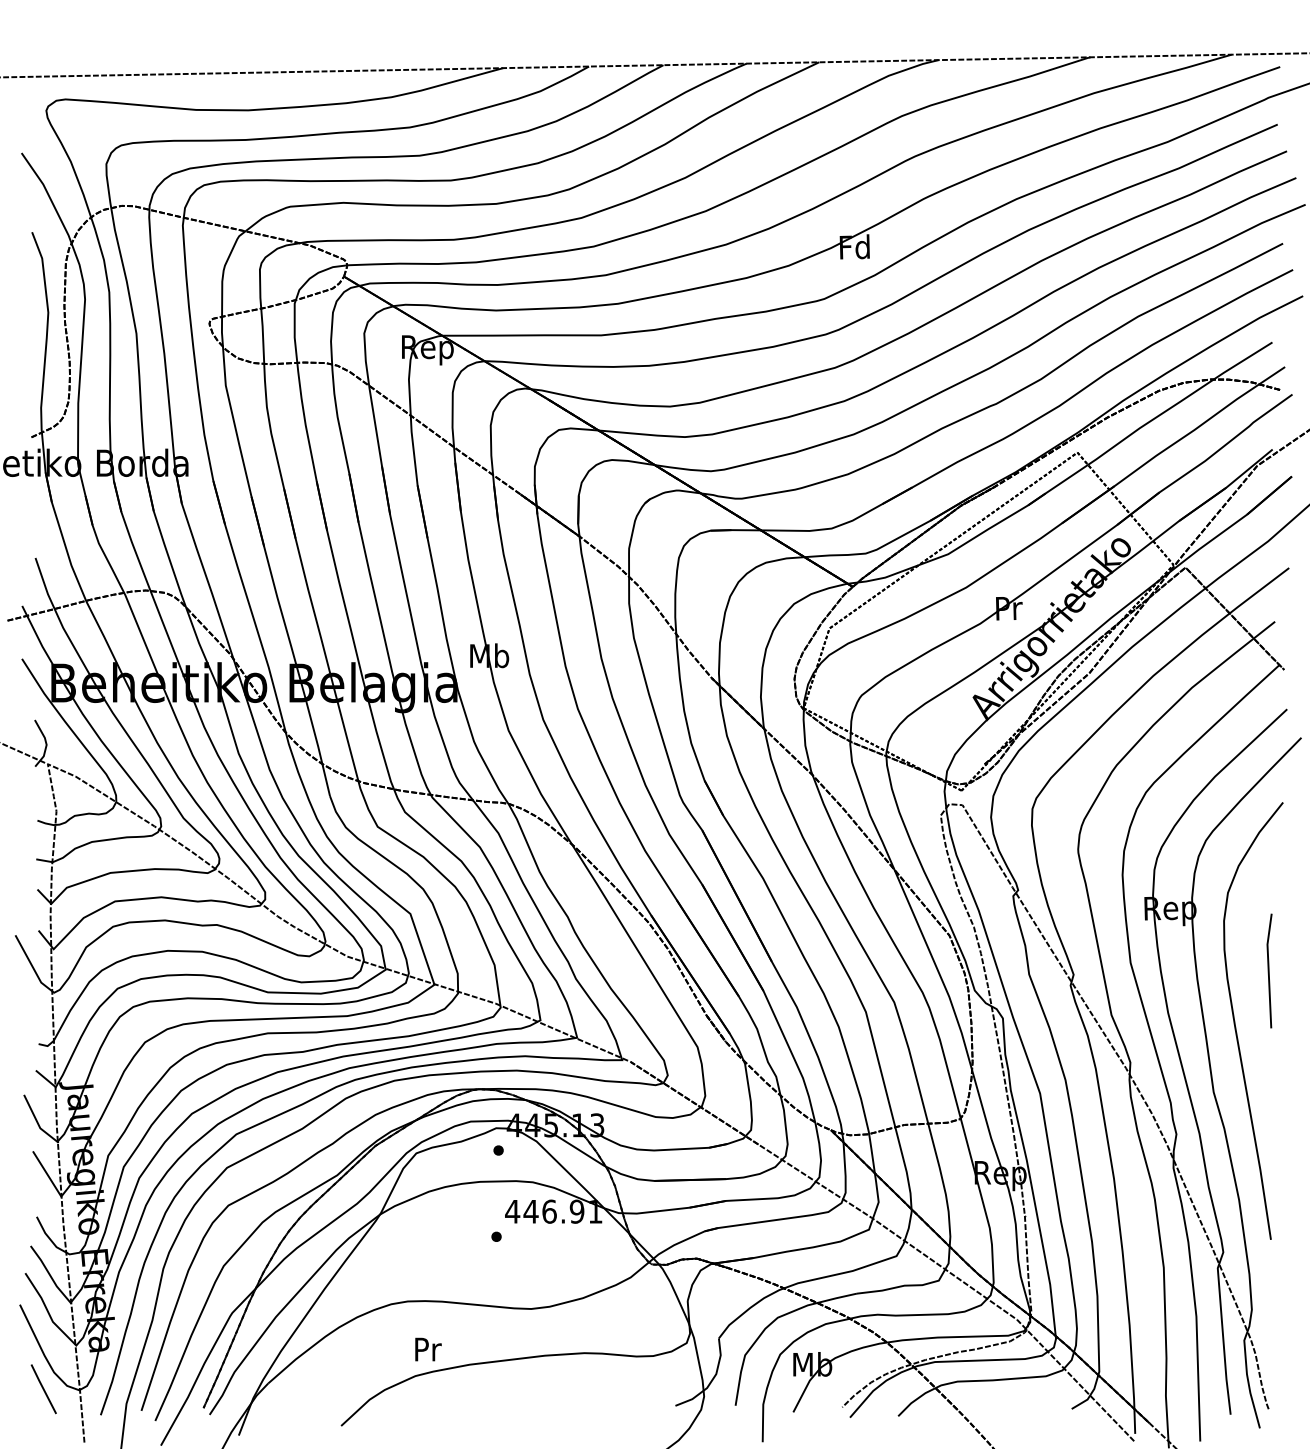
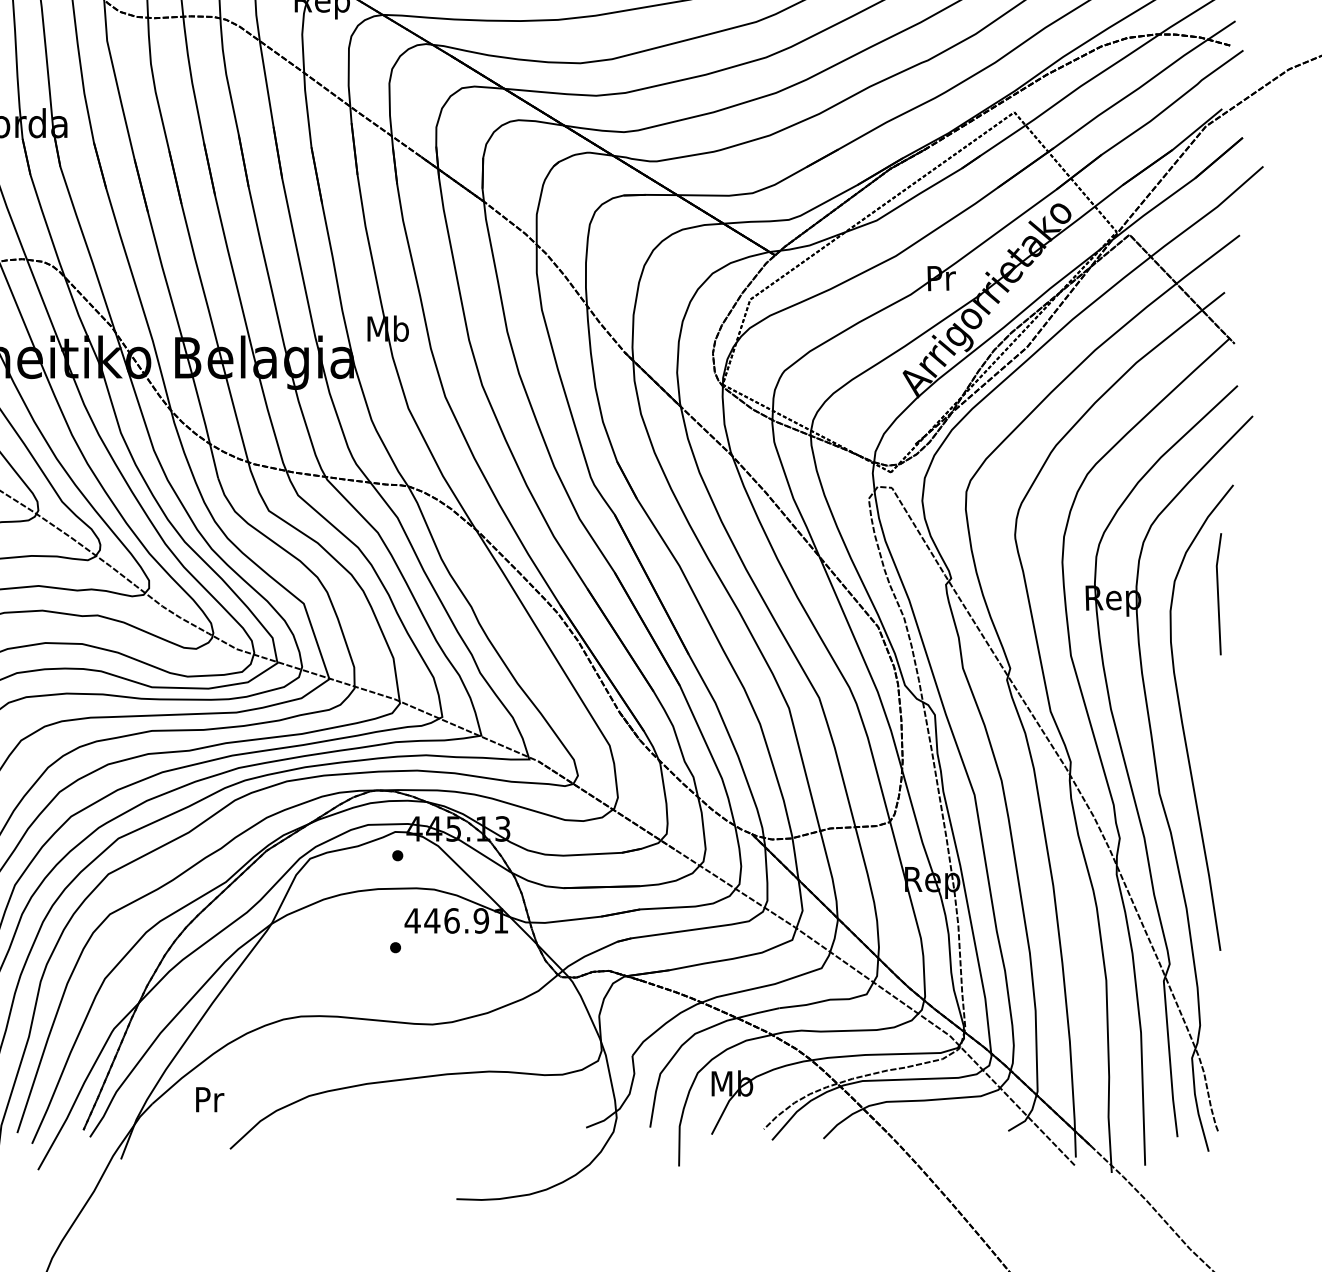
line: (1269, 970) -> (1218, 593), moved
text: (428, 1349) -> (210, 1099), moved

